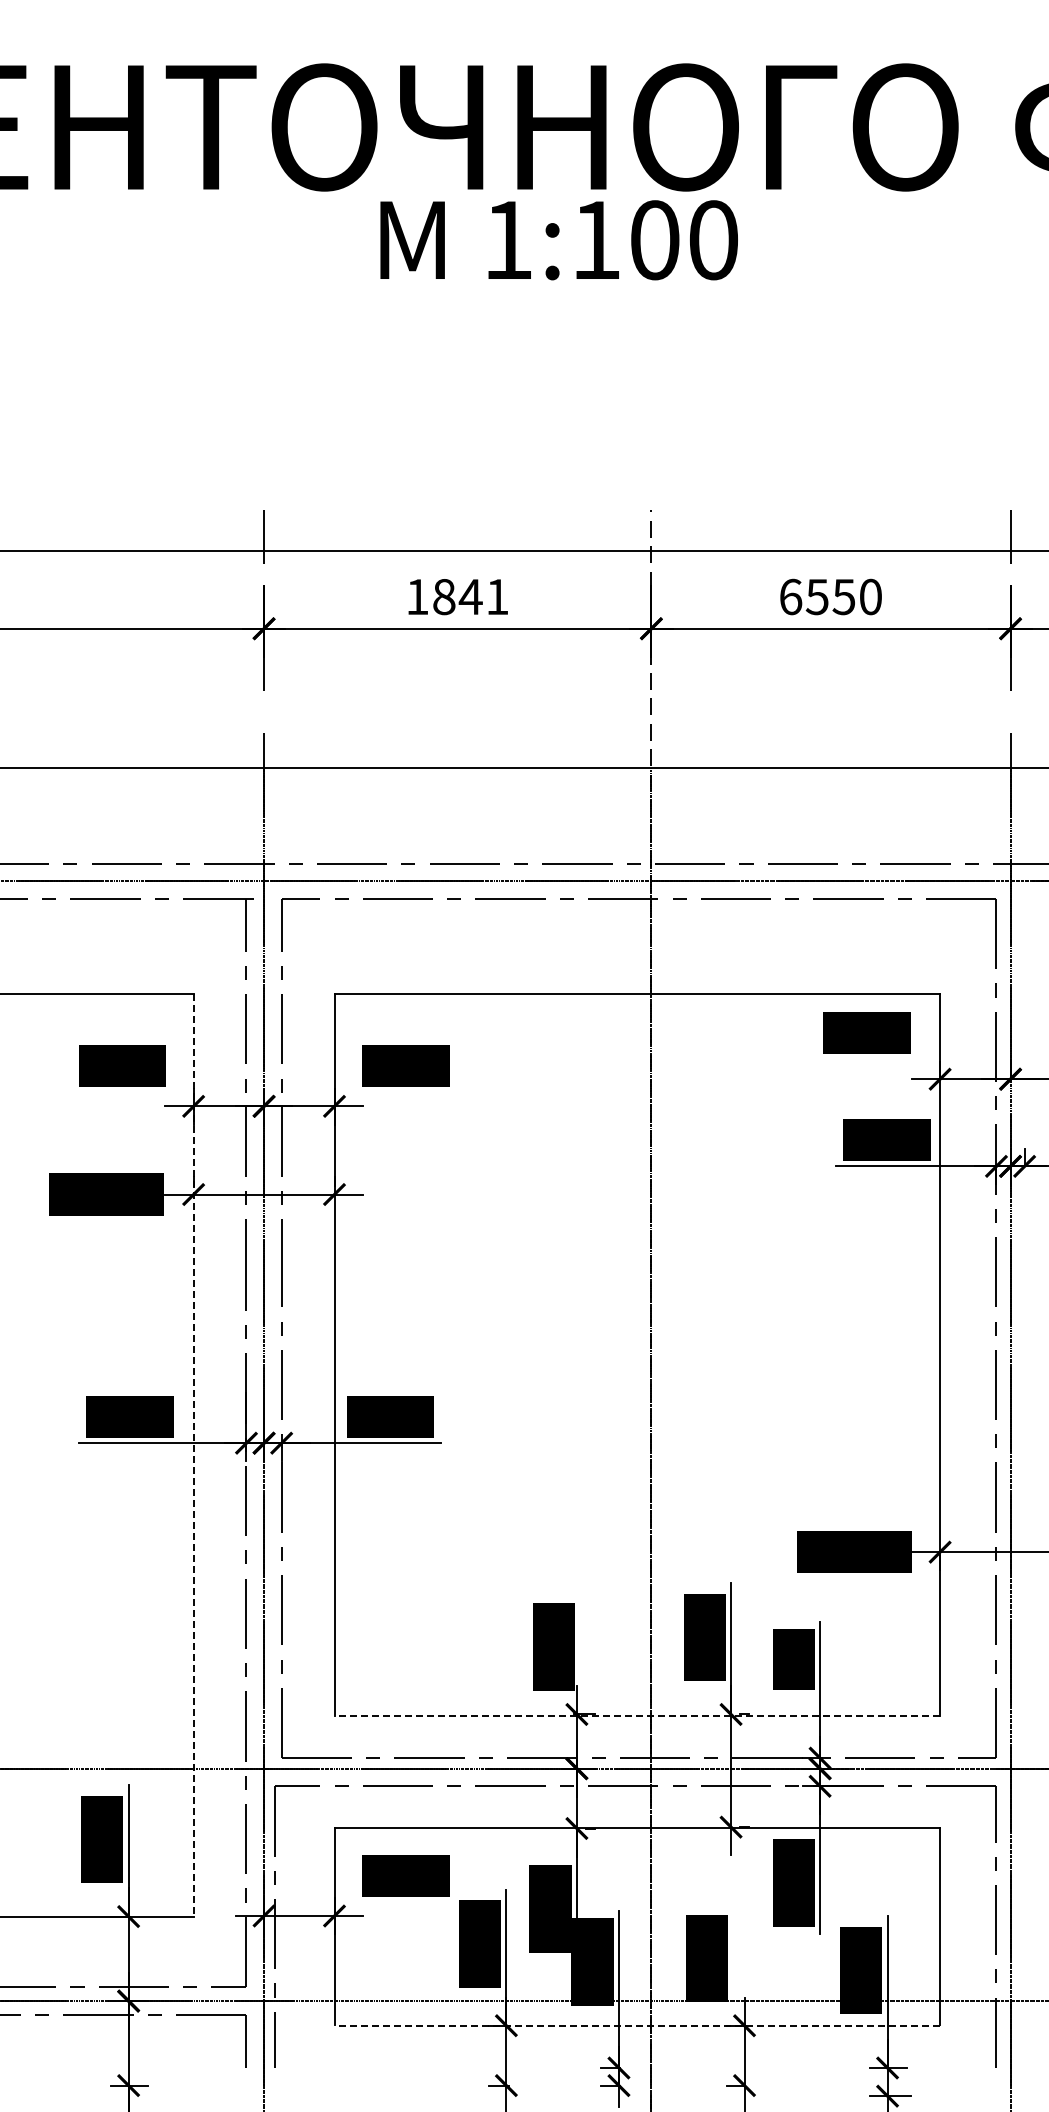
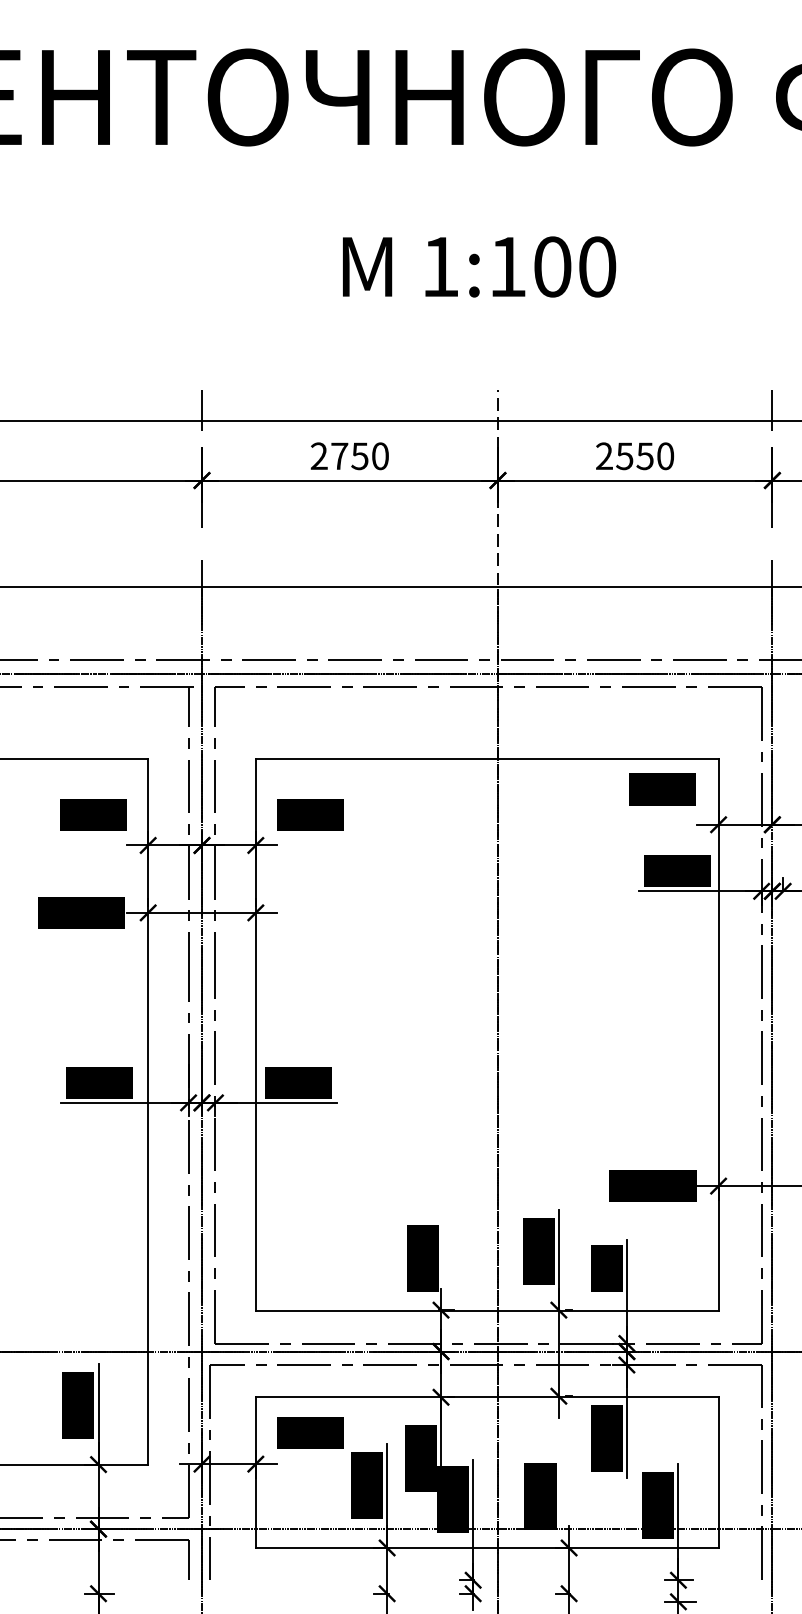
text: (558, 240) -> (478, 267), moved
text: (457, 596) -> (349, 455), 1841 -> 2750
text: (790, 596) -> (604, 455), 6550 -> 2550
line: (193, 1455) -> (148, 1112), dashed -> solid
line: (637, 1715) -> (487, 1310), dashed -> solid
line: (637, 2025) -> (487, 1547), dashed -> solid

